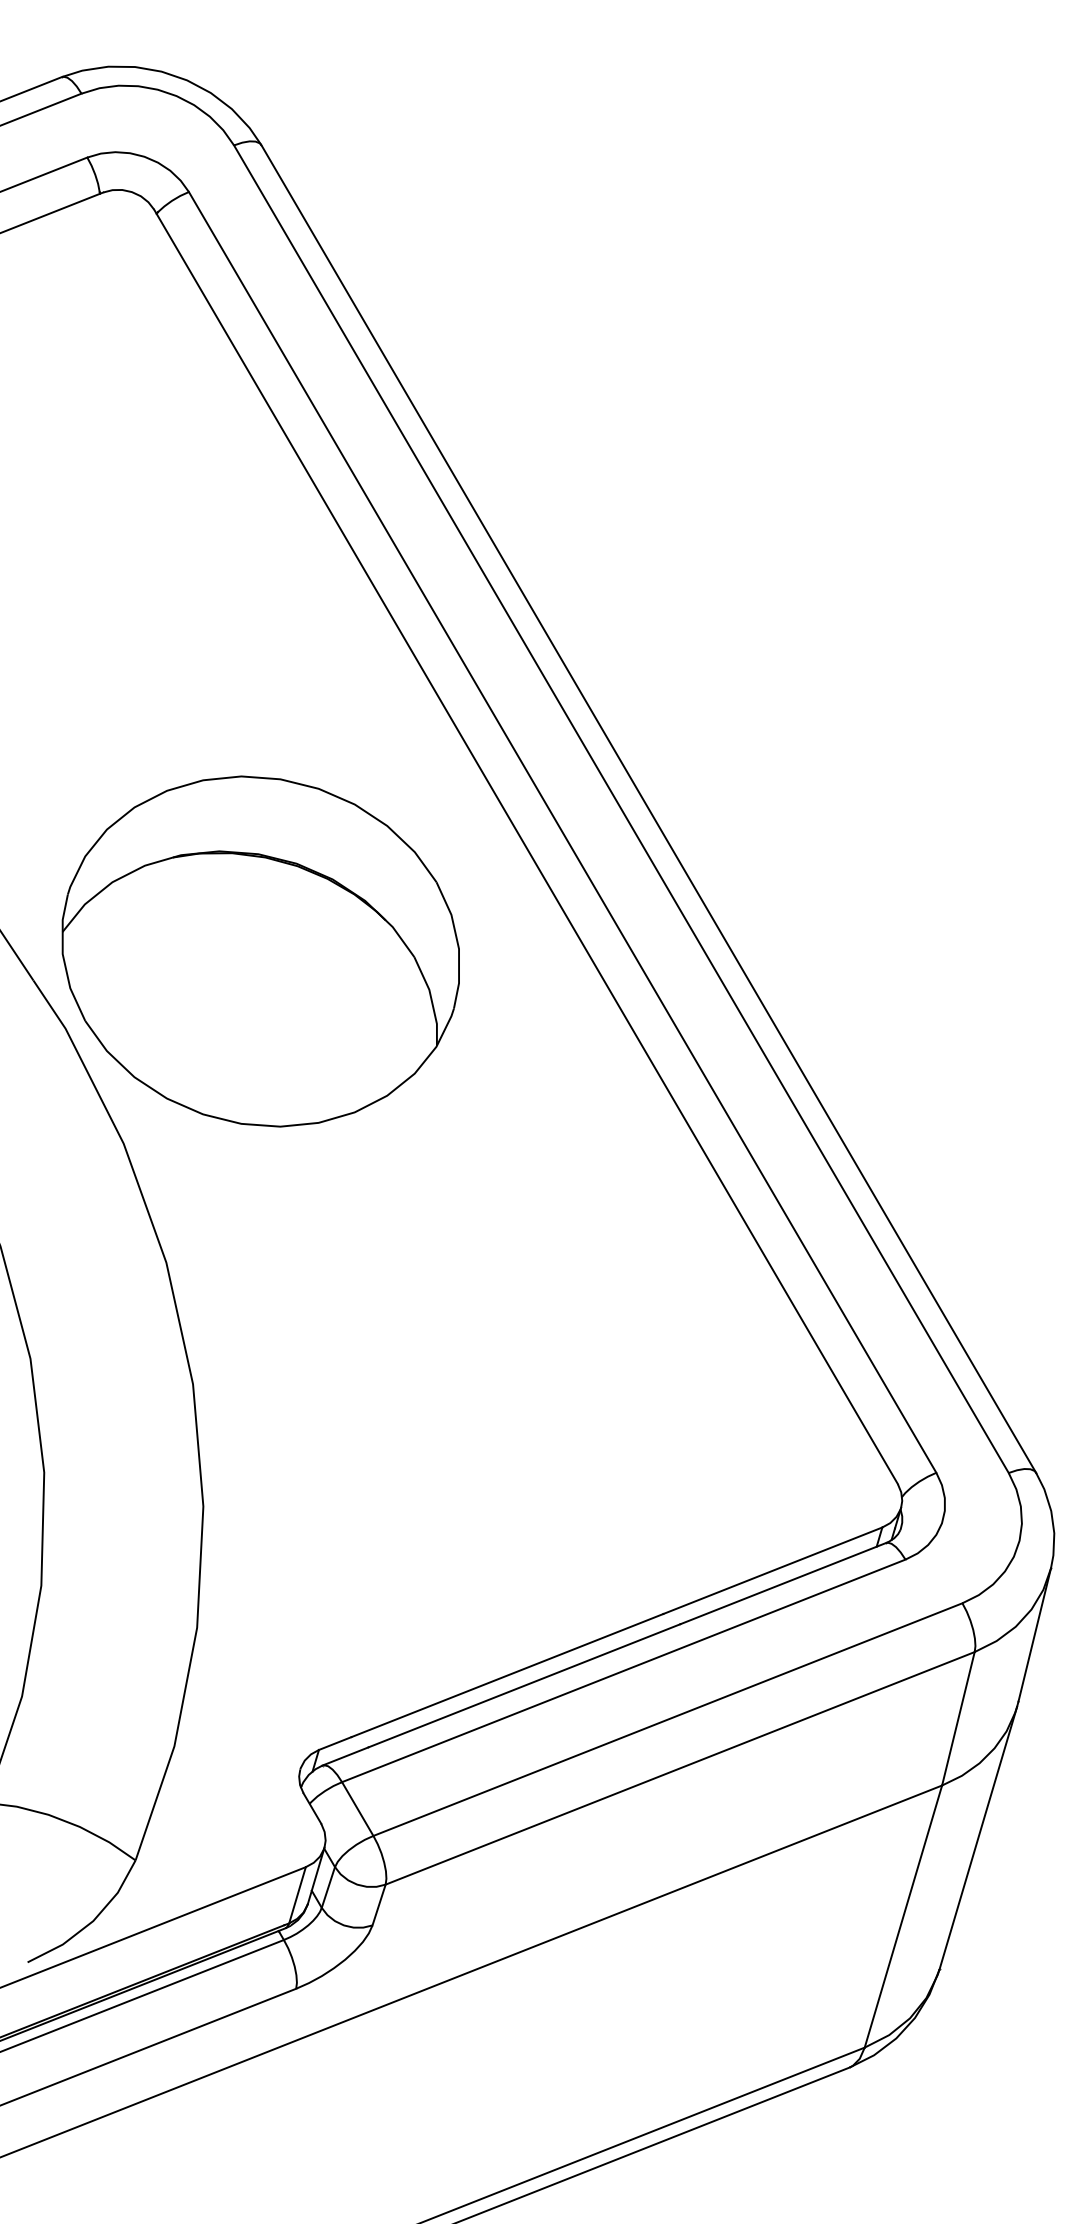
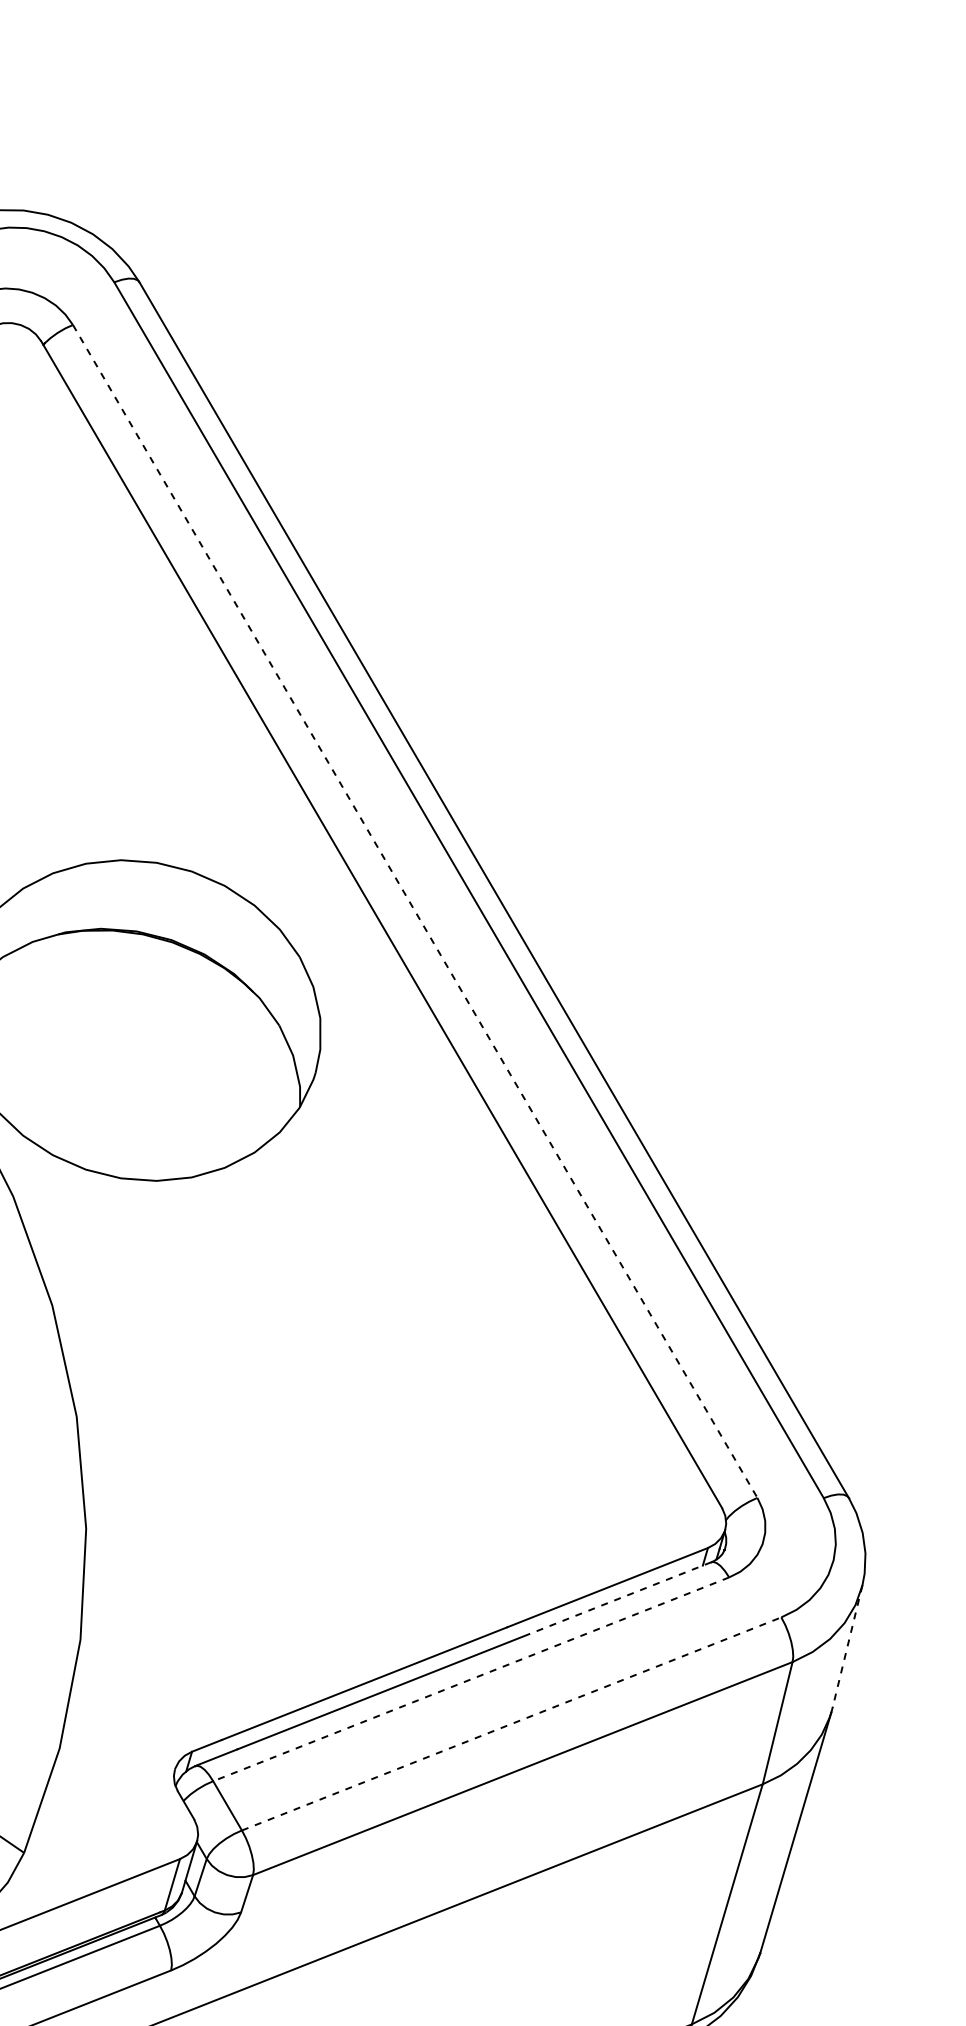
line: (562, 832) -> (415, 911), solid -> dashed
line: (783, 1583) -> (617, 1599), solid -> dashed
line: (1034, 1635) -> (847, 1646), solid -> dashed
line: (623, 1670) -> (470, 1678), solid -> dashed
line: (667, 1719) -> (511, 1723), solid -> dashed

